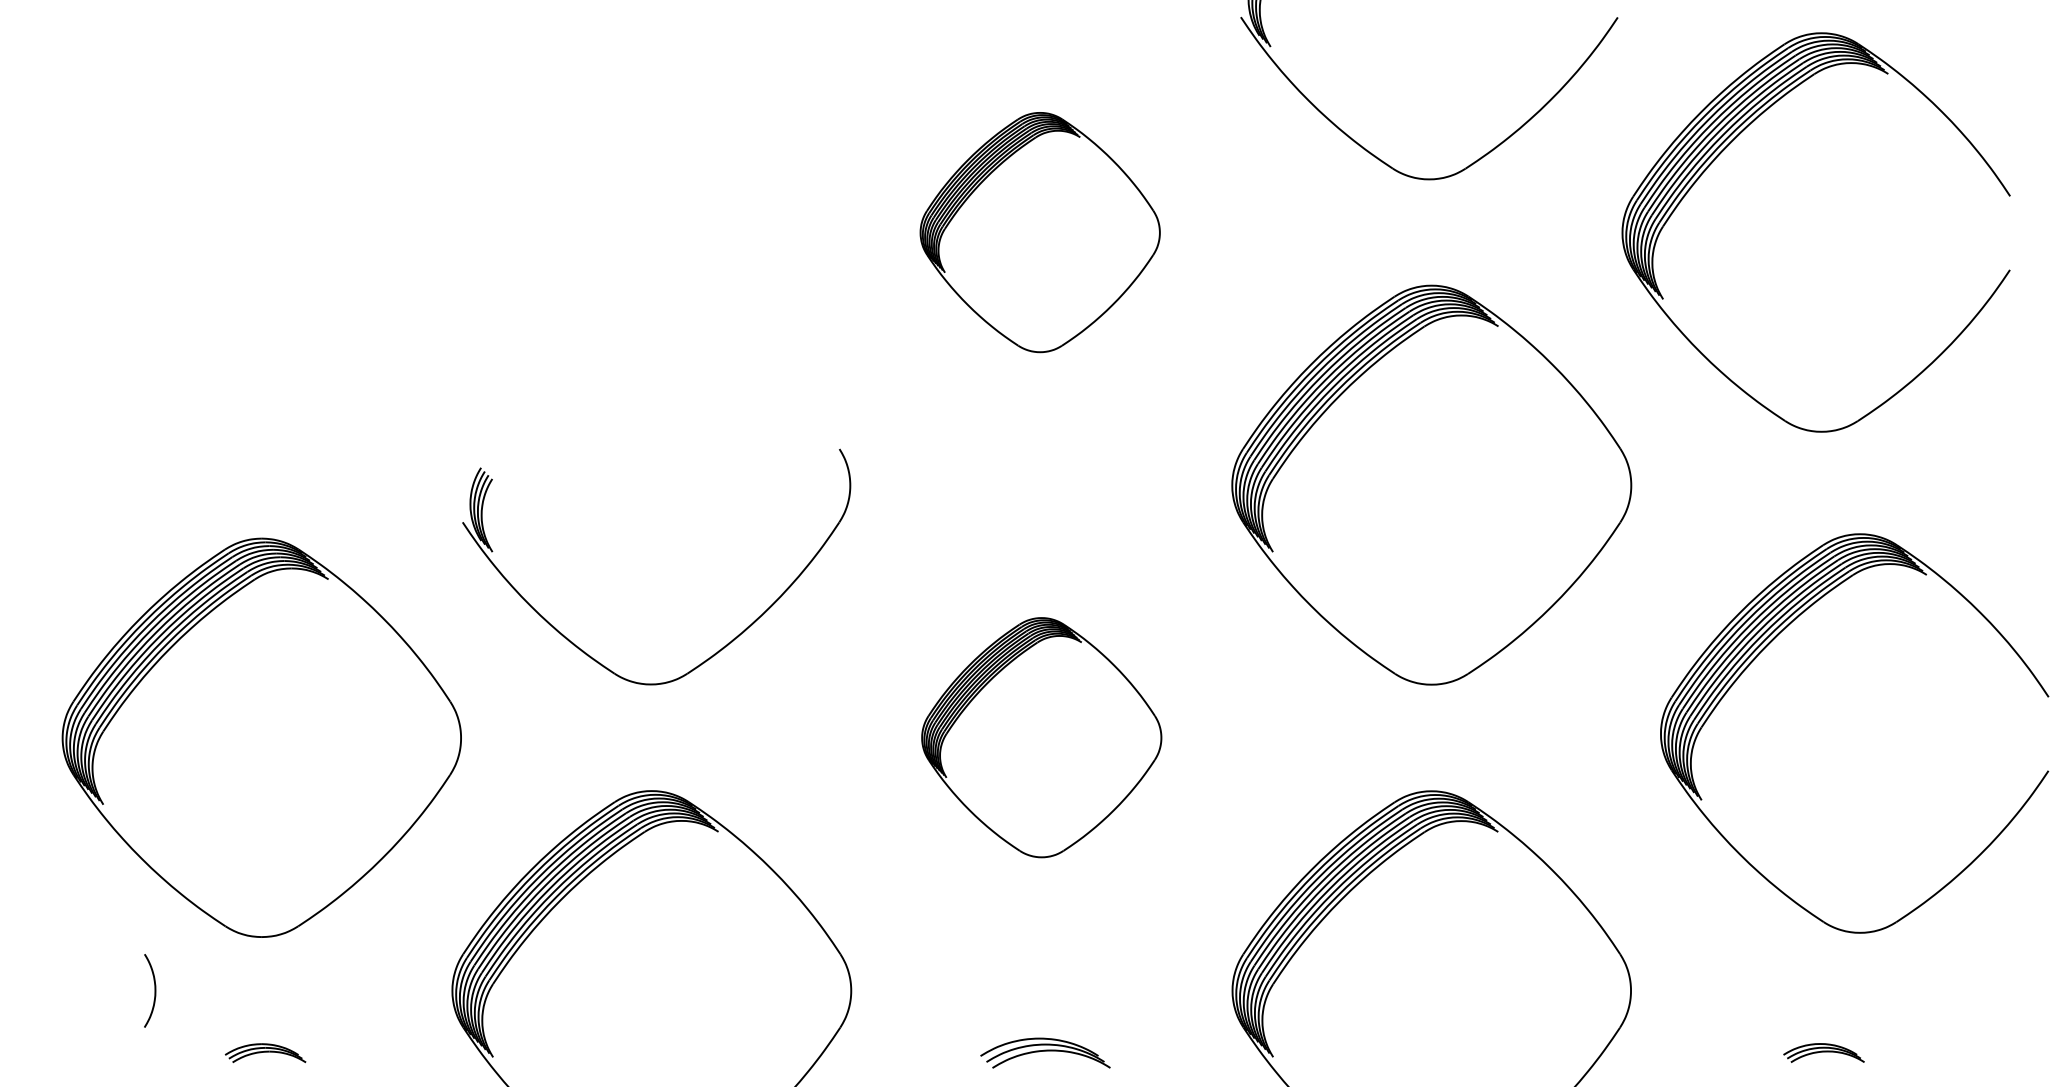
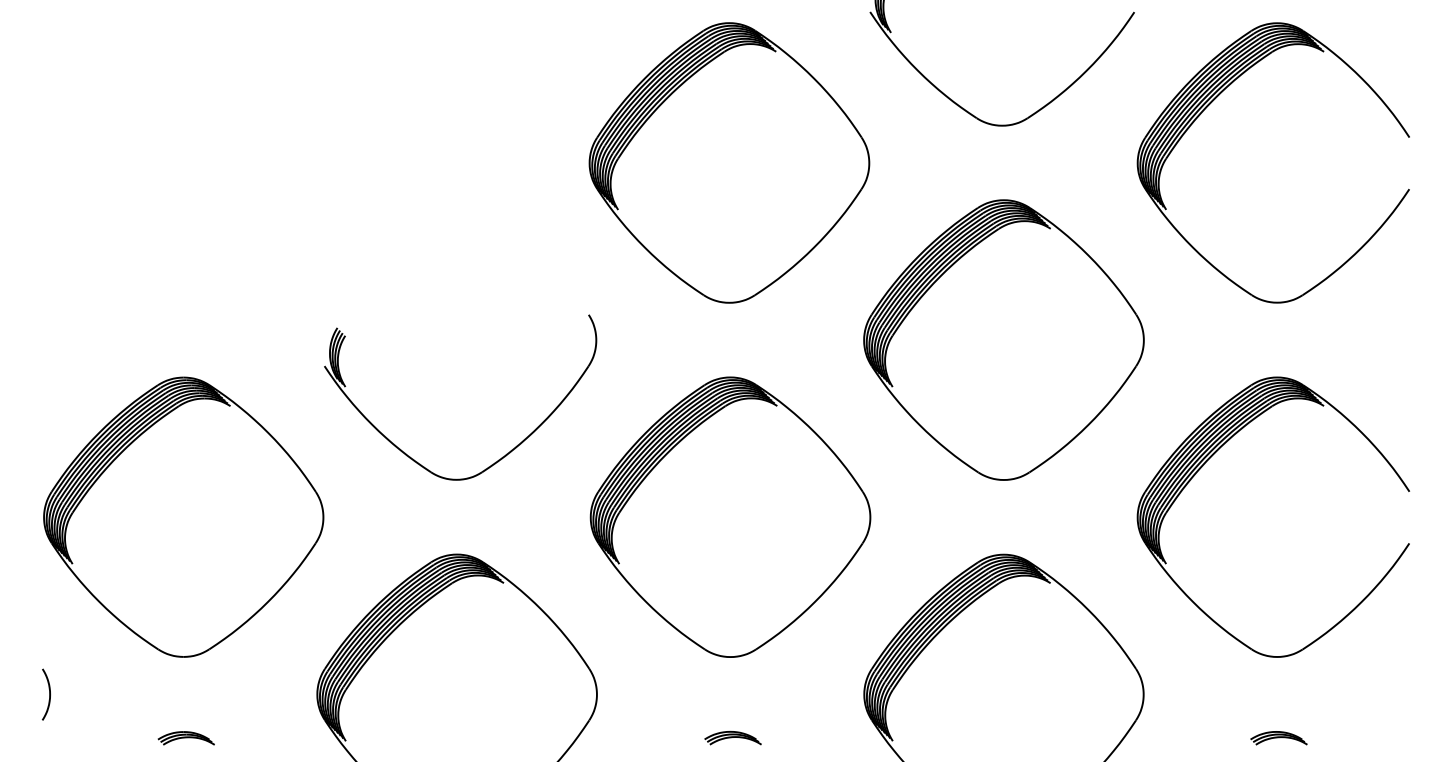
part: (1040, 231) -> (729, 162), size x1.67
part: (1767, 646) -> (1212, 456), moved
part: (1041, 736) -> (730, 516), size x1.67
curve: (154, 990) -> (49, 694), moved
part: (1044, 1051) -> (732, 737), size x0.62

